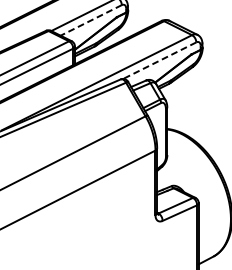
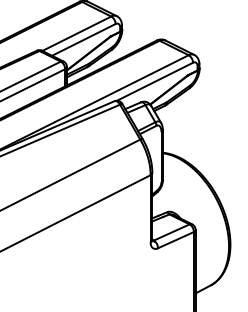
line: (90, 20) -> (83, 39), dashed -> solid
line: (159, 60) -> (154, 81), dashed -> solid

